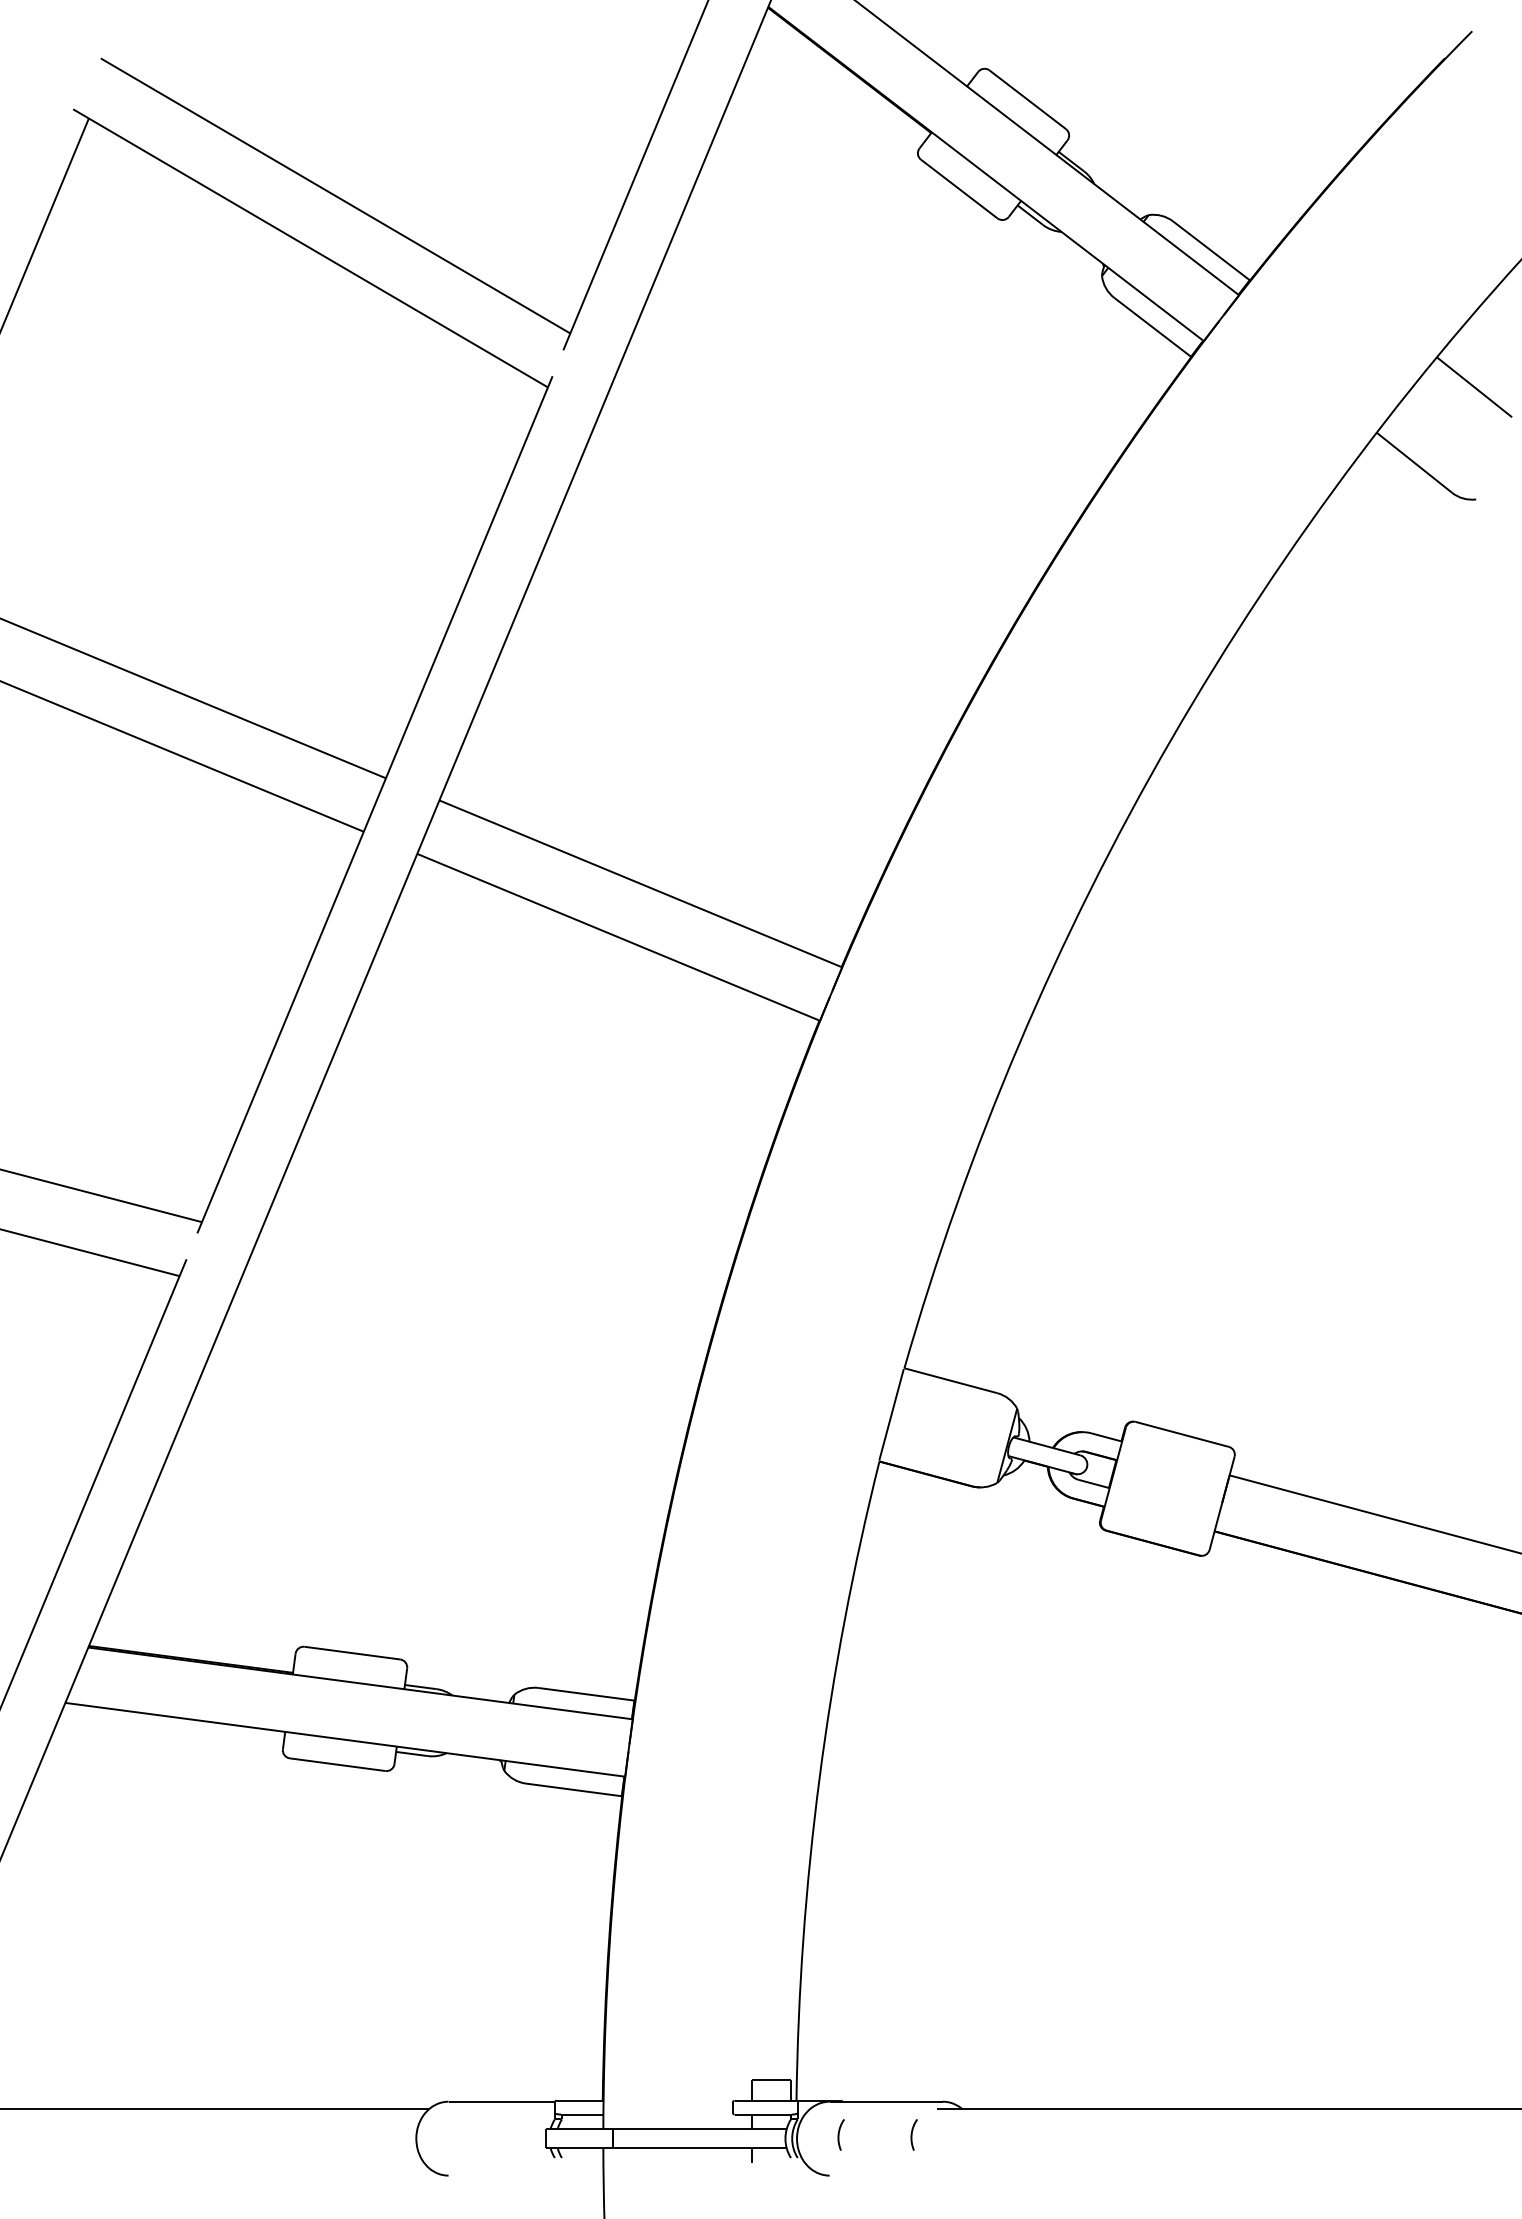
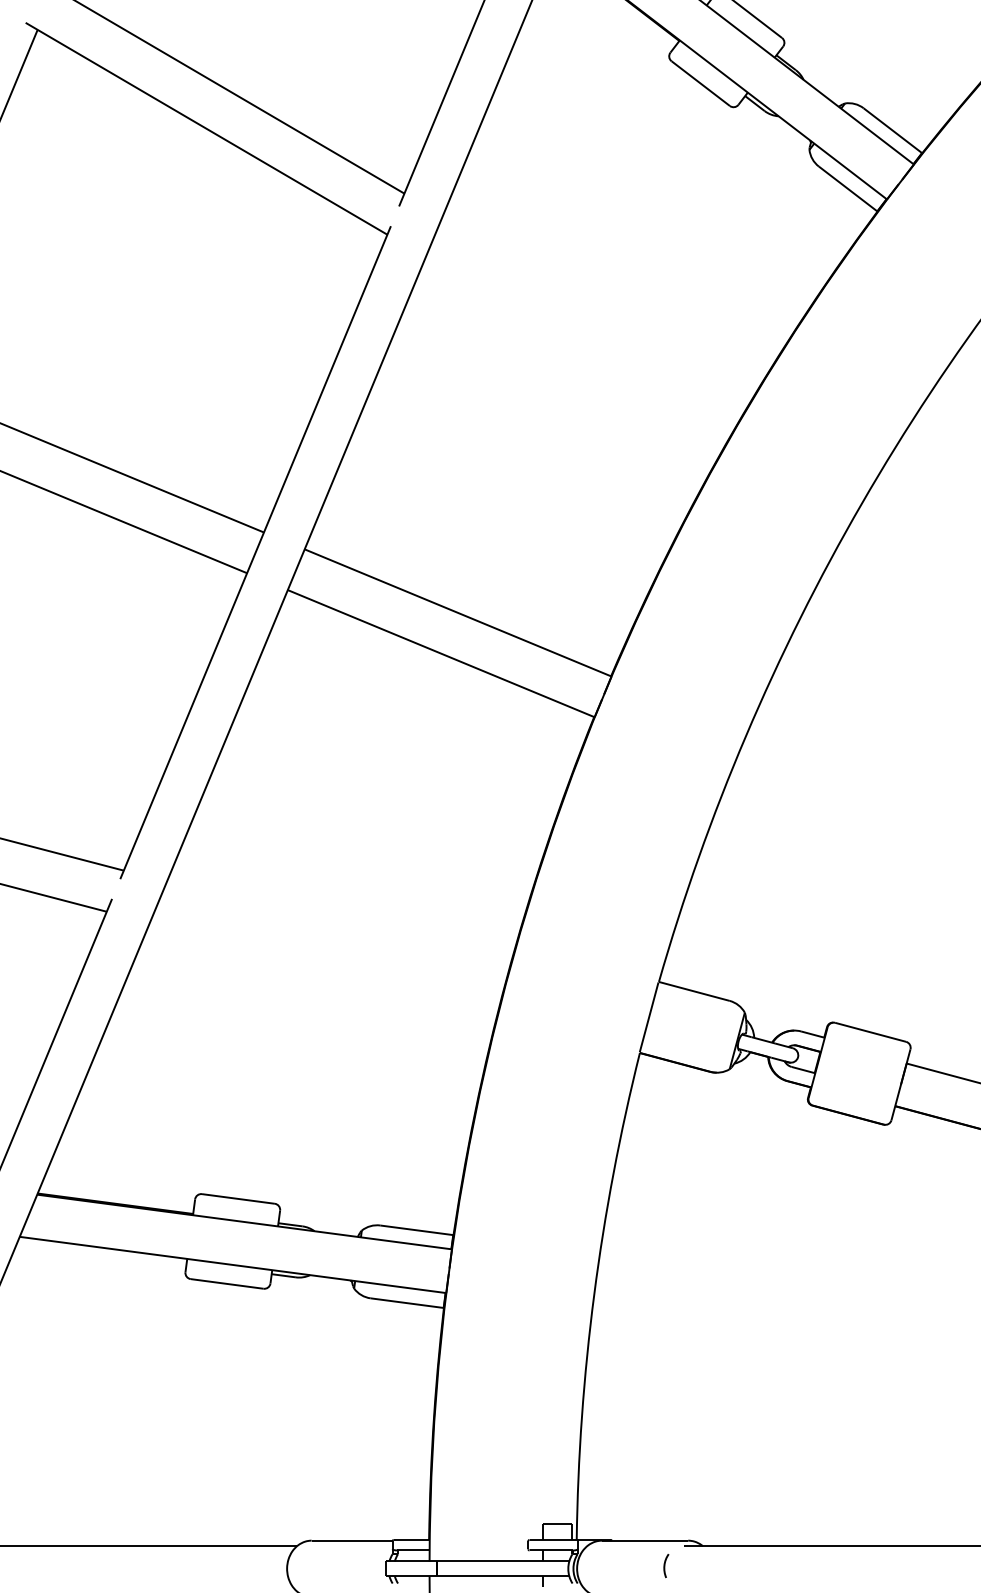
part: (840, 2134) -> (610, 1565), removed

